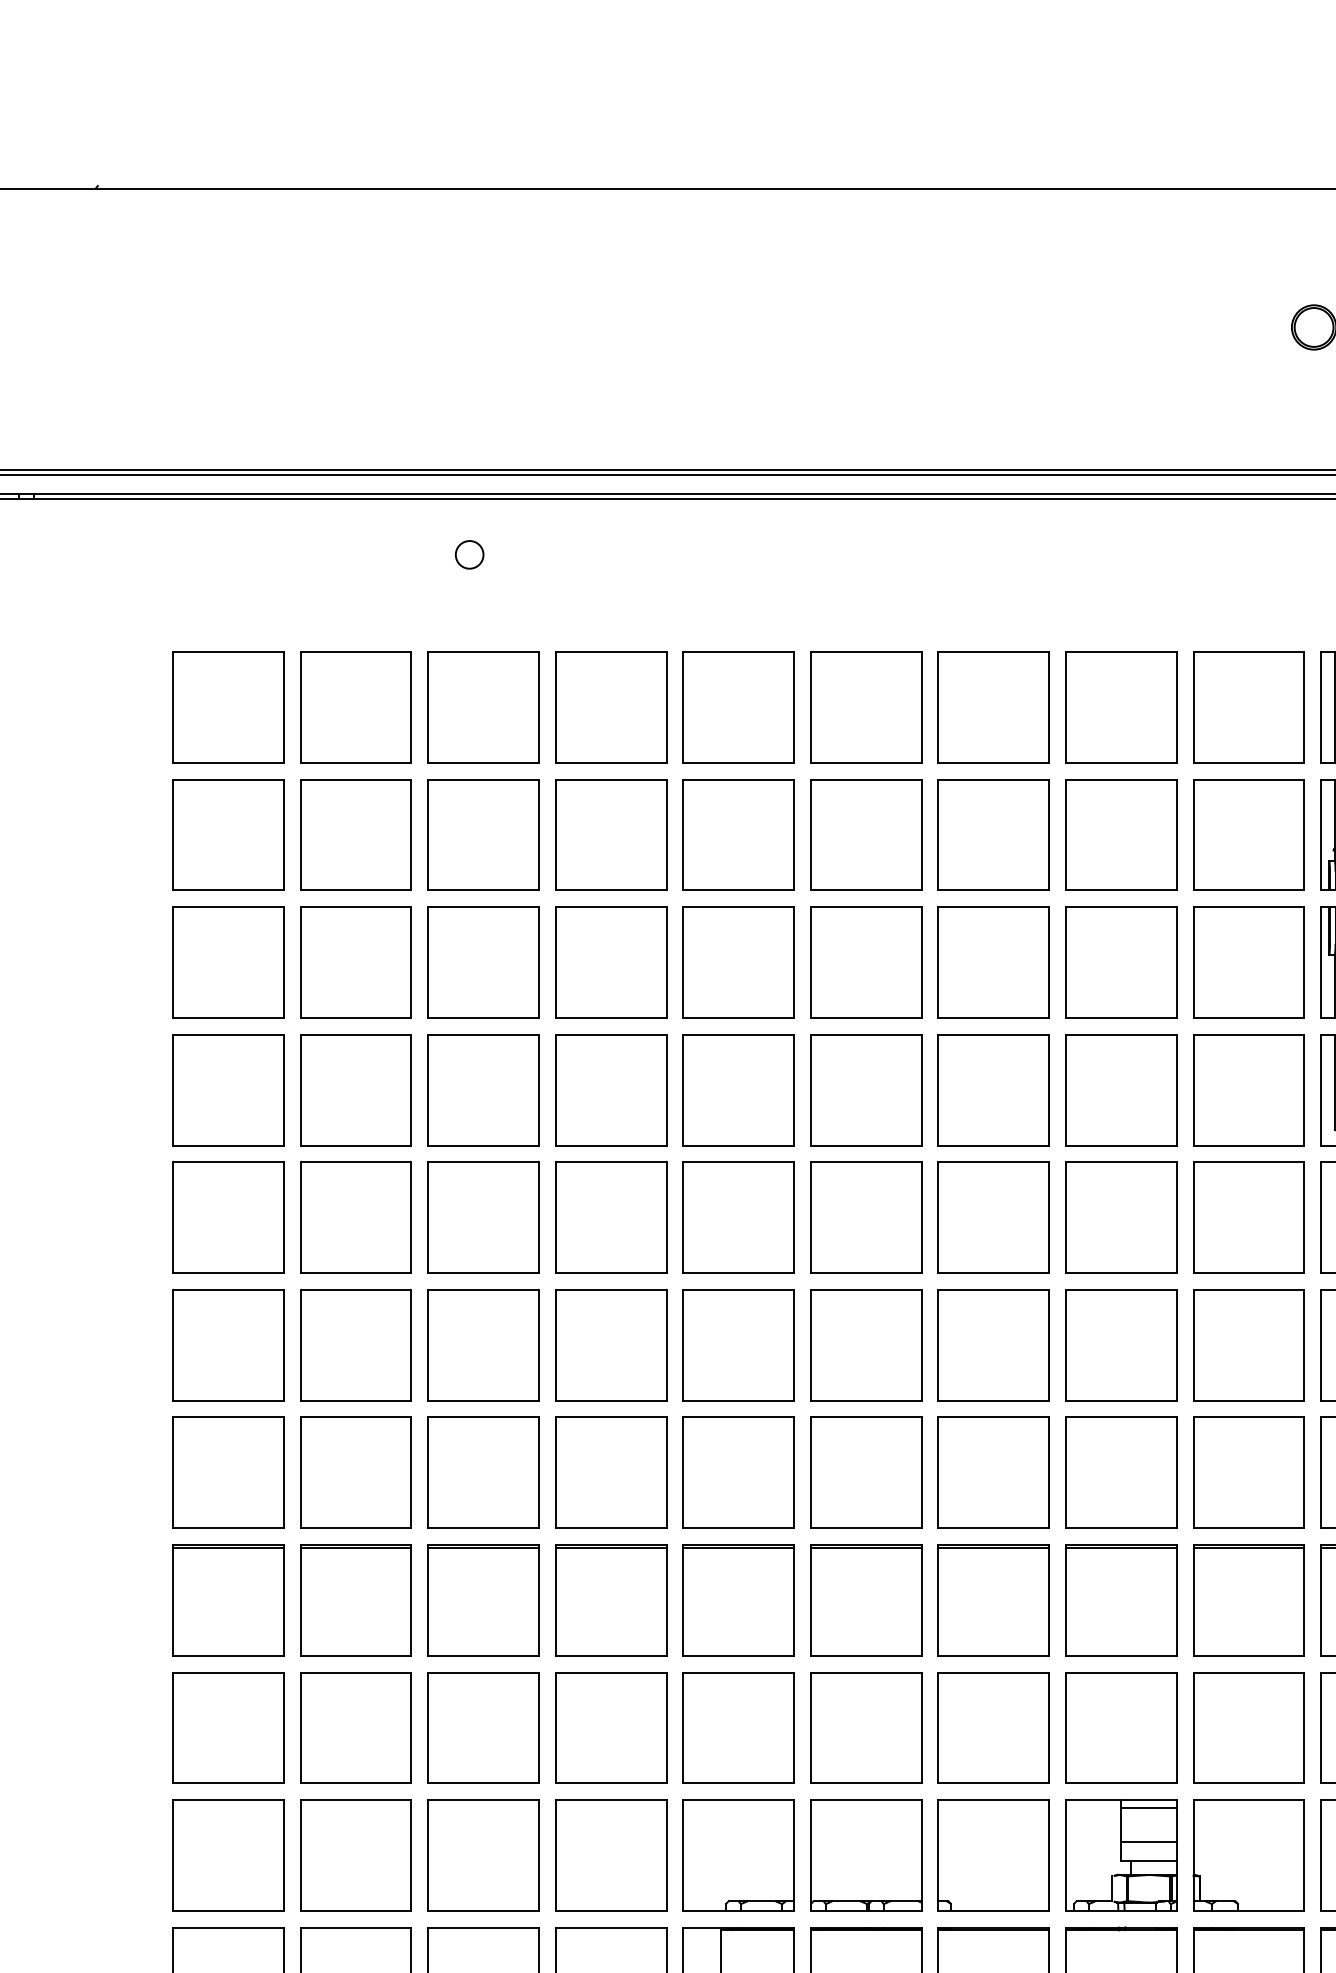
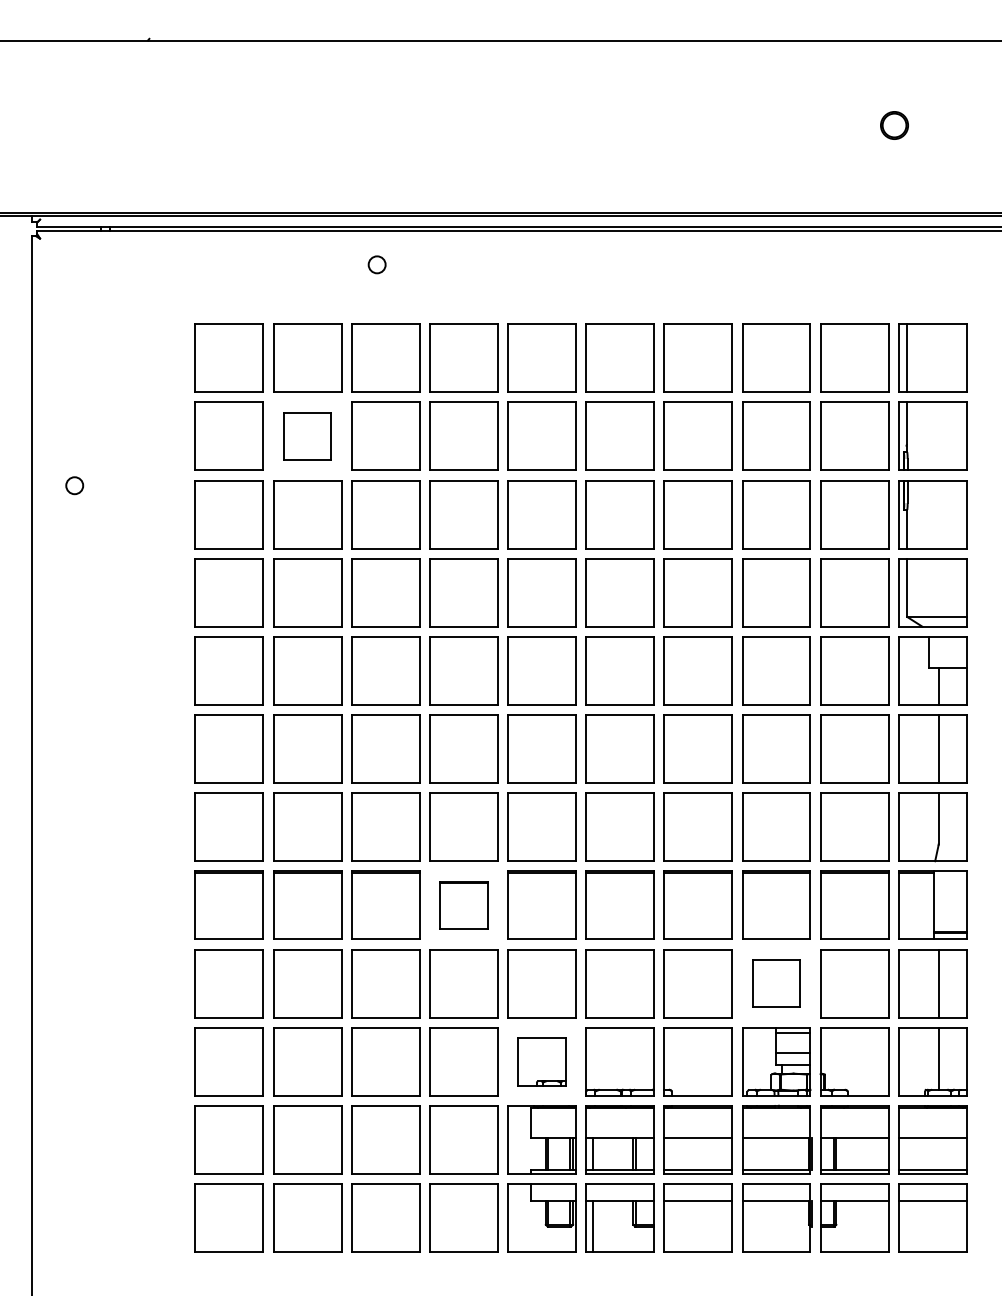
part: (355, 833) -> (307, 435), size x0.7
part: (610, 1598) -> (463, 904), size x0.7
part: (1121, 1727) -> (776, 983), size x0.7
part: (737, 1855) -> (541, 1061), size x0.7

